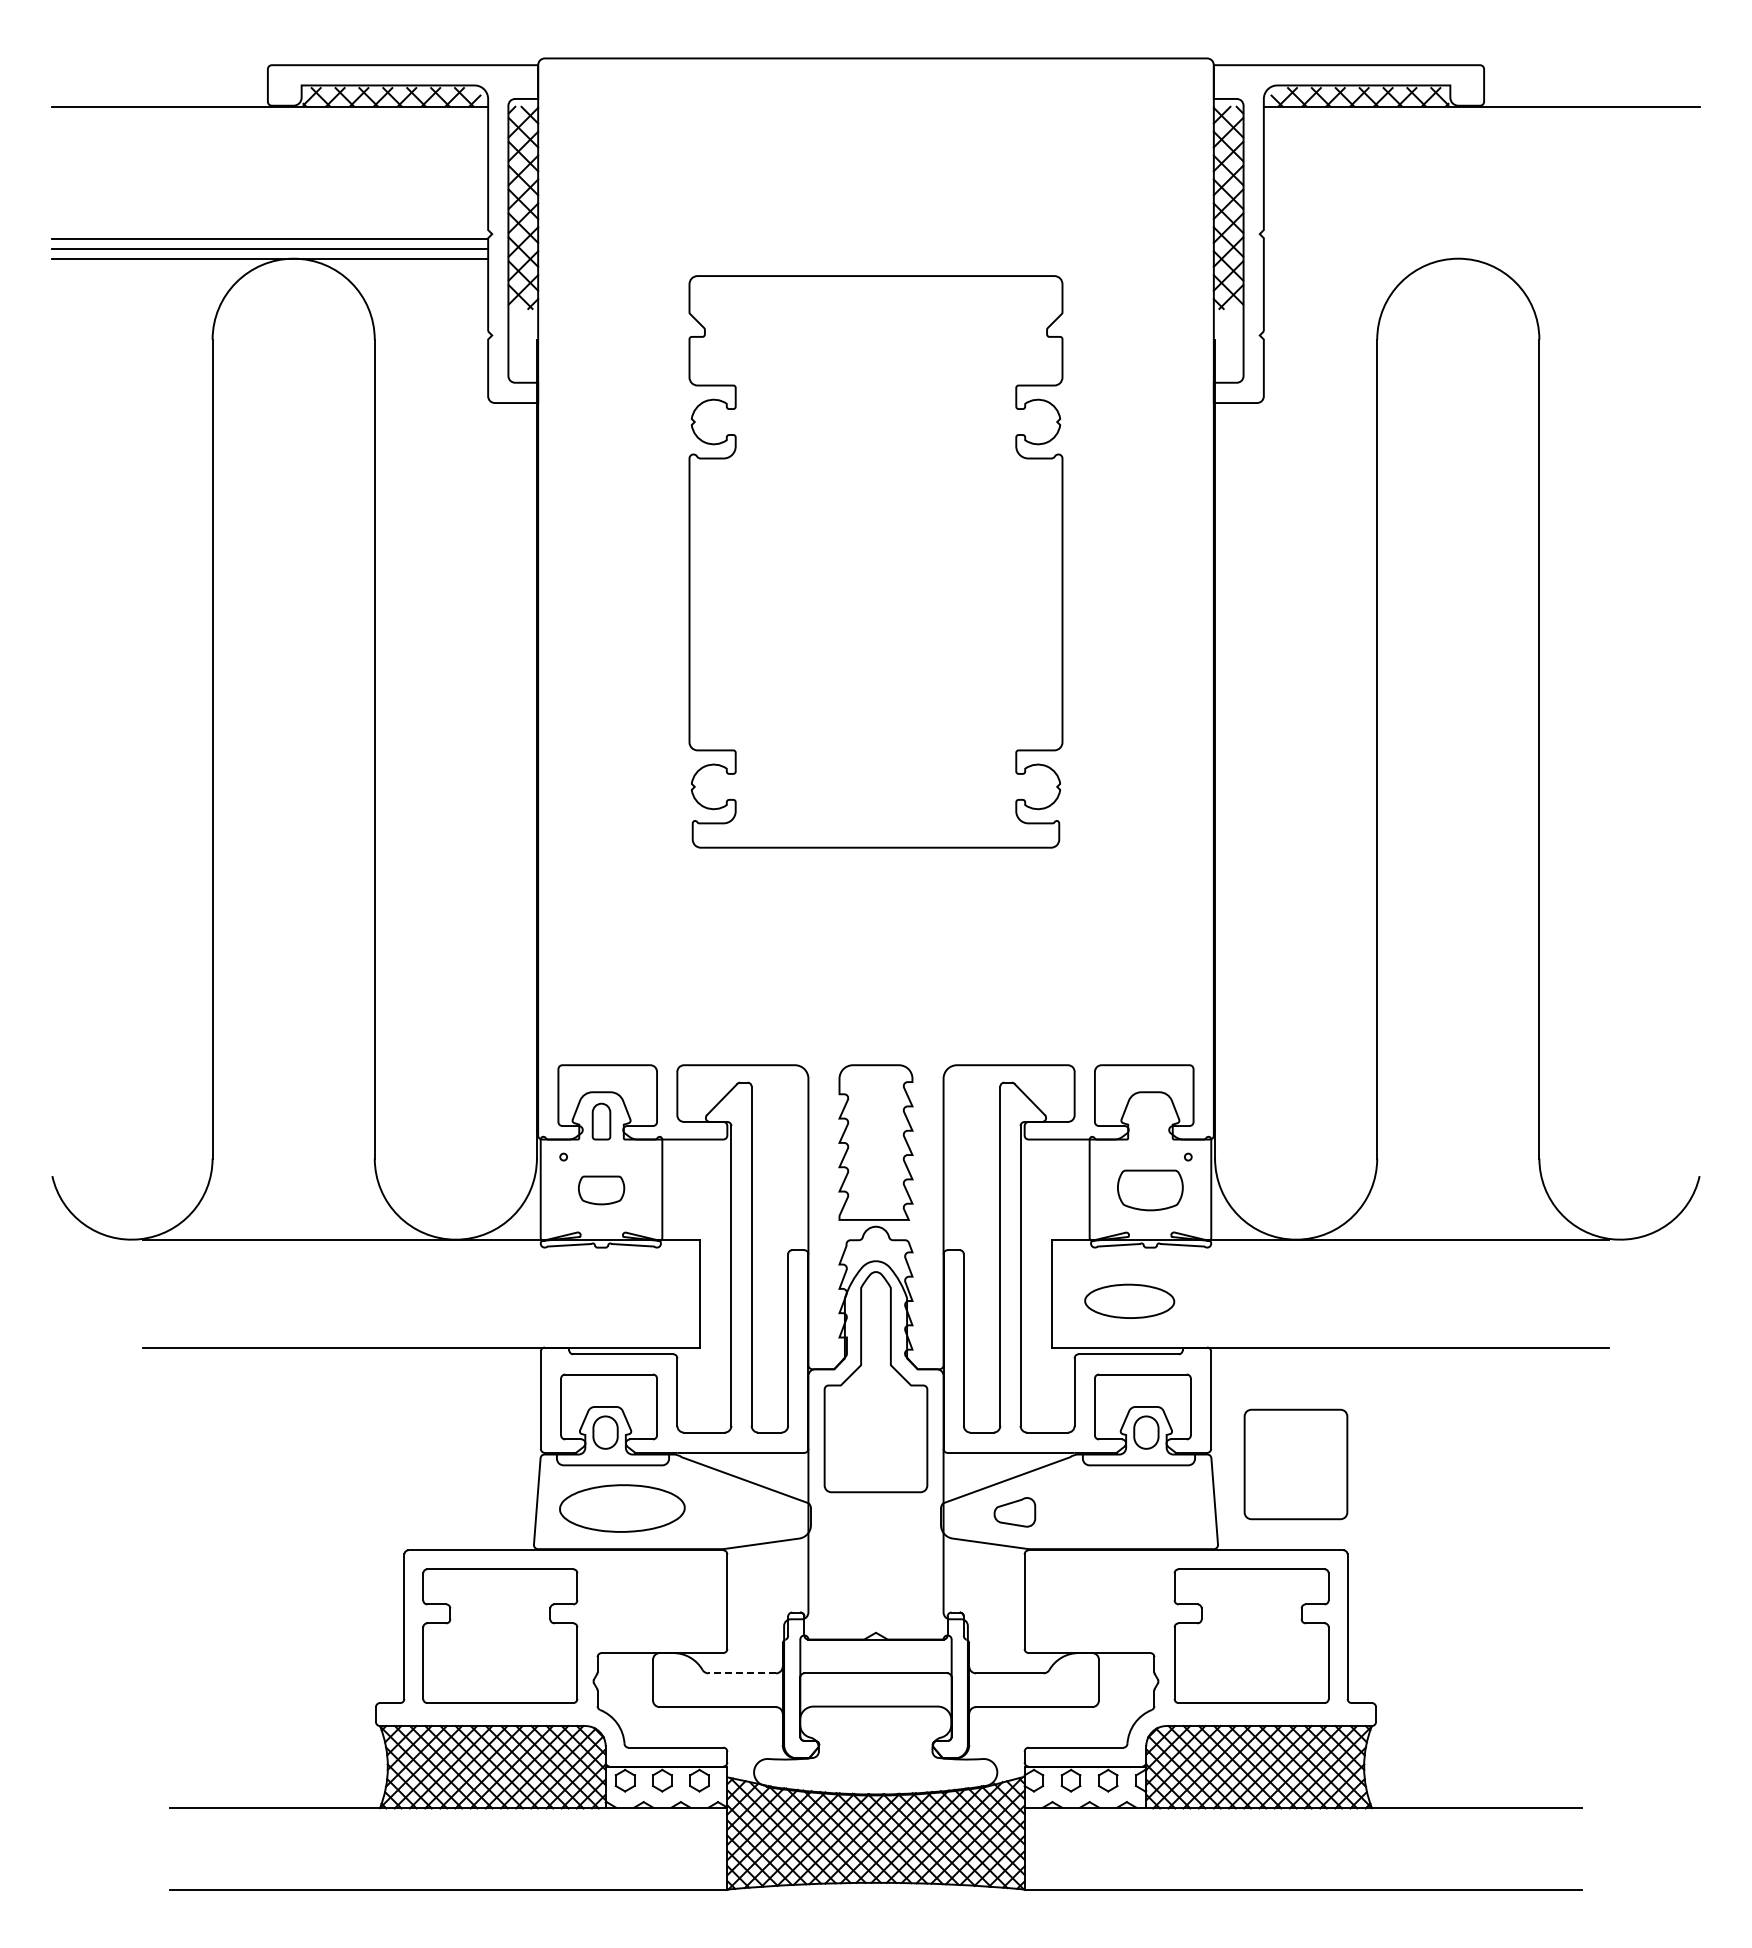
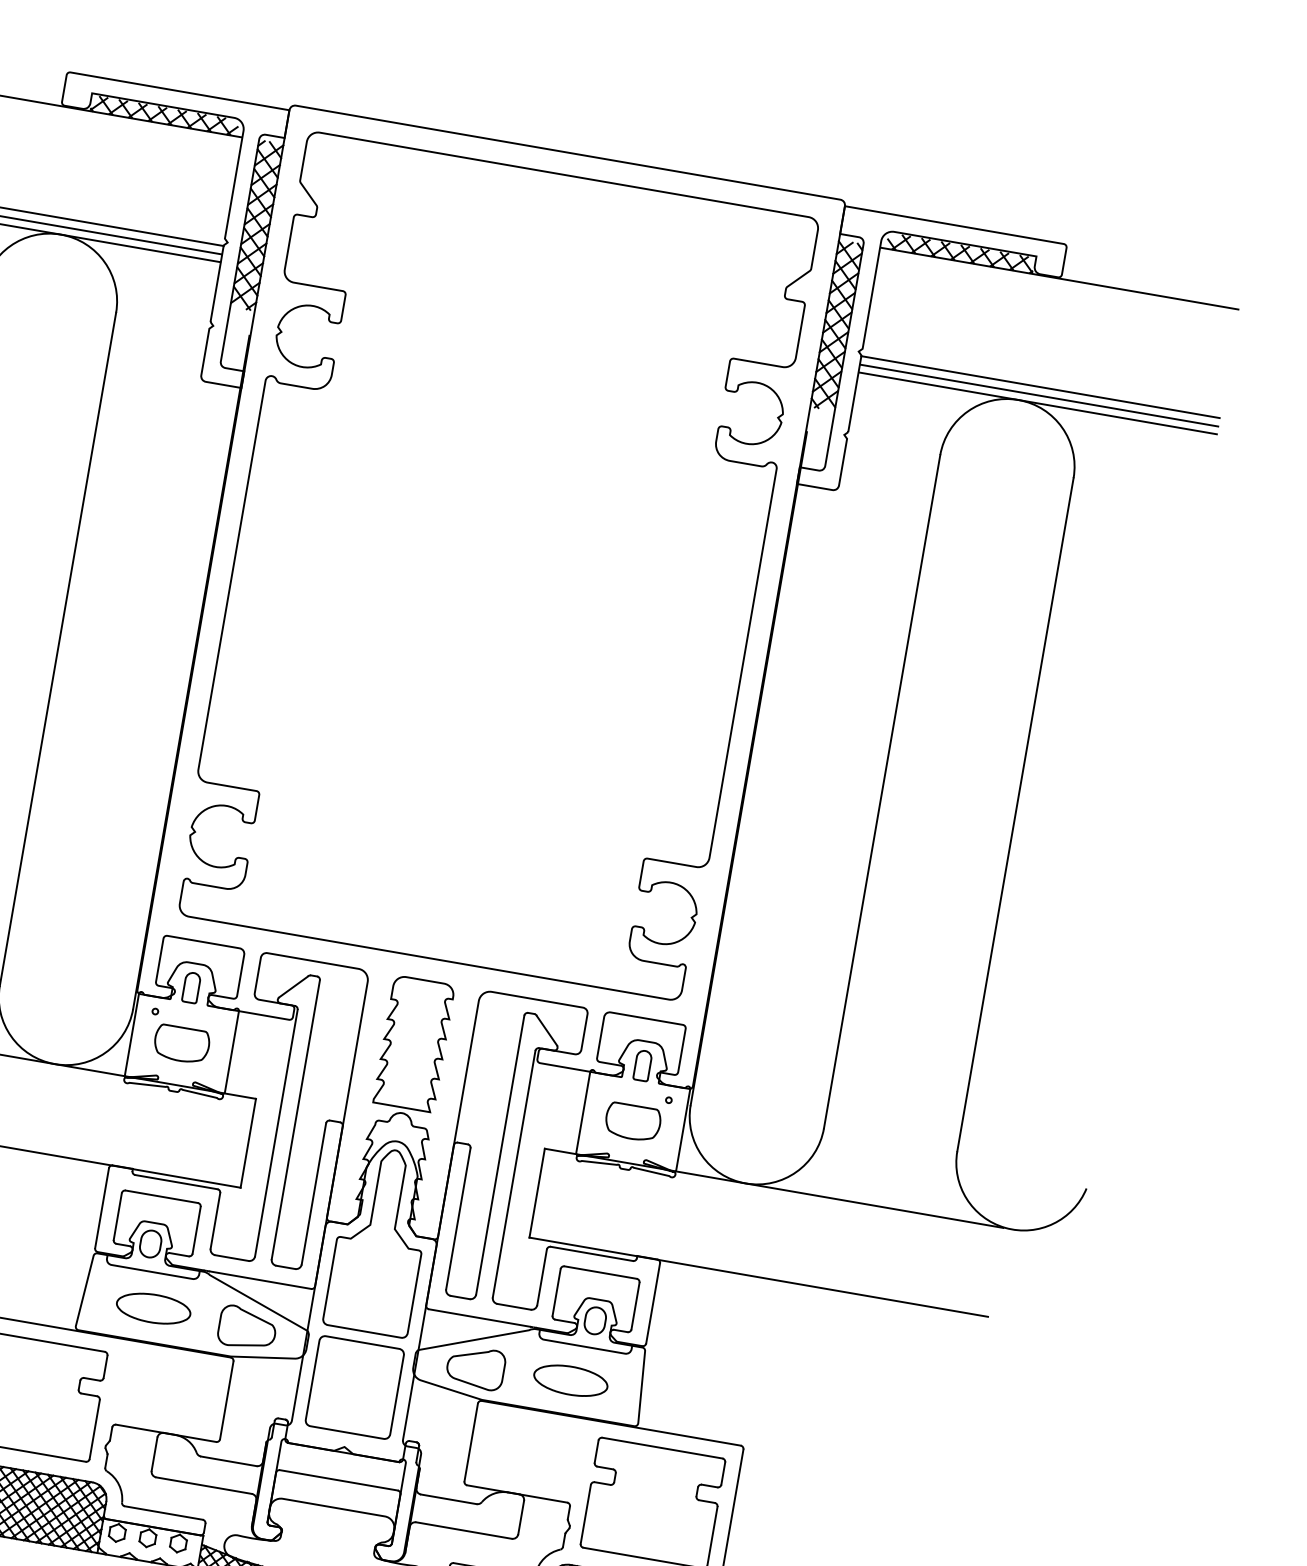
line: (1481, 238) -> (1040, 386), added
line: (1481, 249) -> (1038, 395), added
line: (1481, 258) -> (1037, 403), added
part: (875, 561) -> (496, 566), size x1.67
part: (1150, 1121) -> (642, 1065), added
part: (601, 1190) -> (181, 1044), size x1.43
part: (1129, 1300) -> (570, 1379), moved
part: (1295, 1464) -> (354, 1387), moved
part: (621, 1507) -> (153, 1307), size x0.71
part: (736, 1512) -> (246, 1328), added
part: (1014, 1512) -> (475, 1367), size x1.67
line: (742, 1673) -> (229, 1461), dashed -> solid

